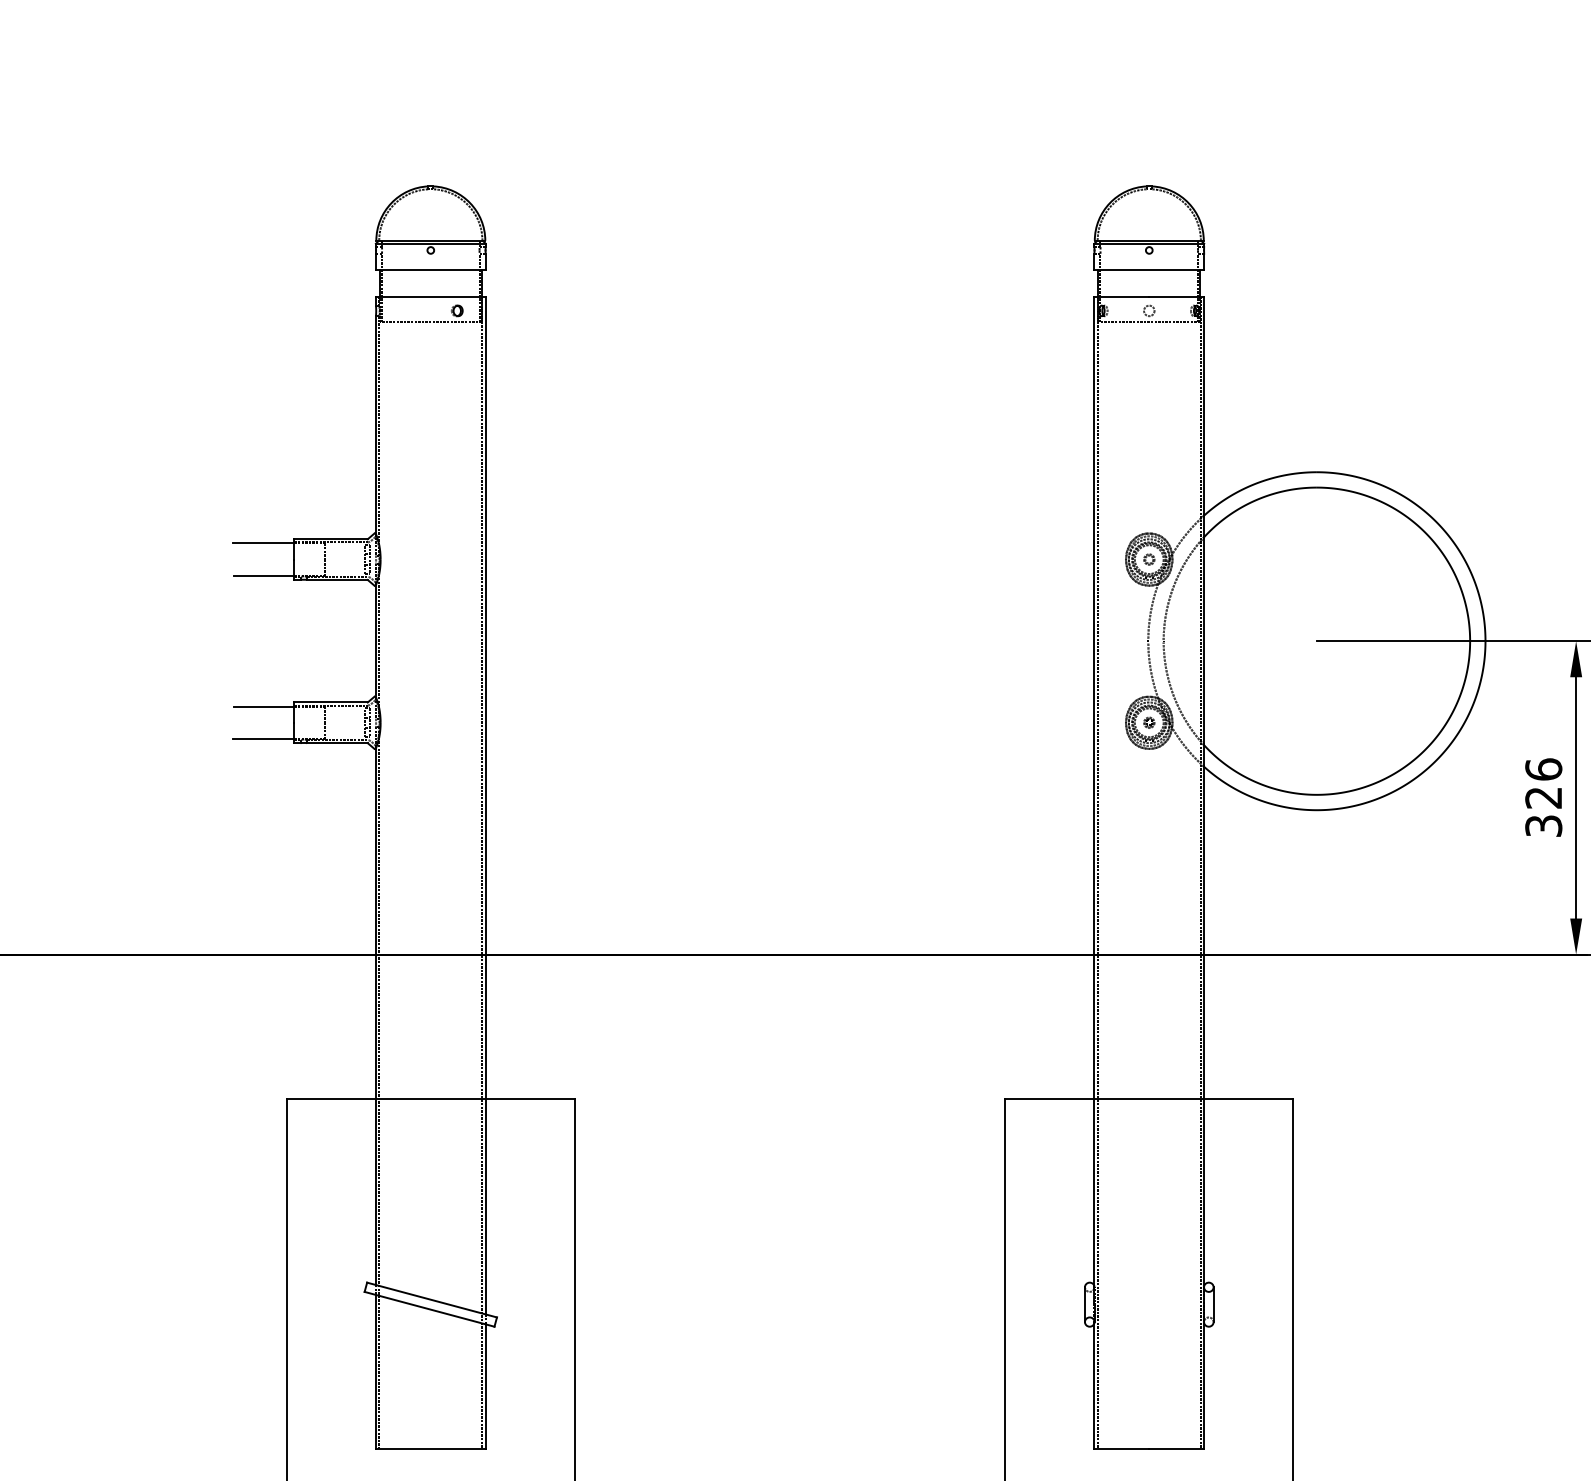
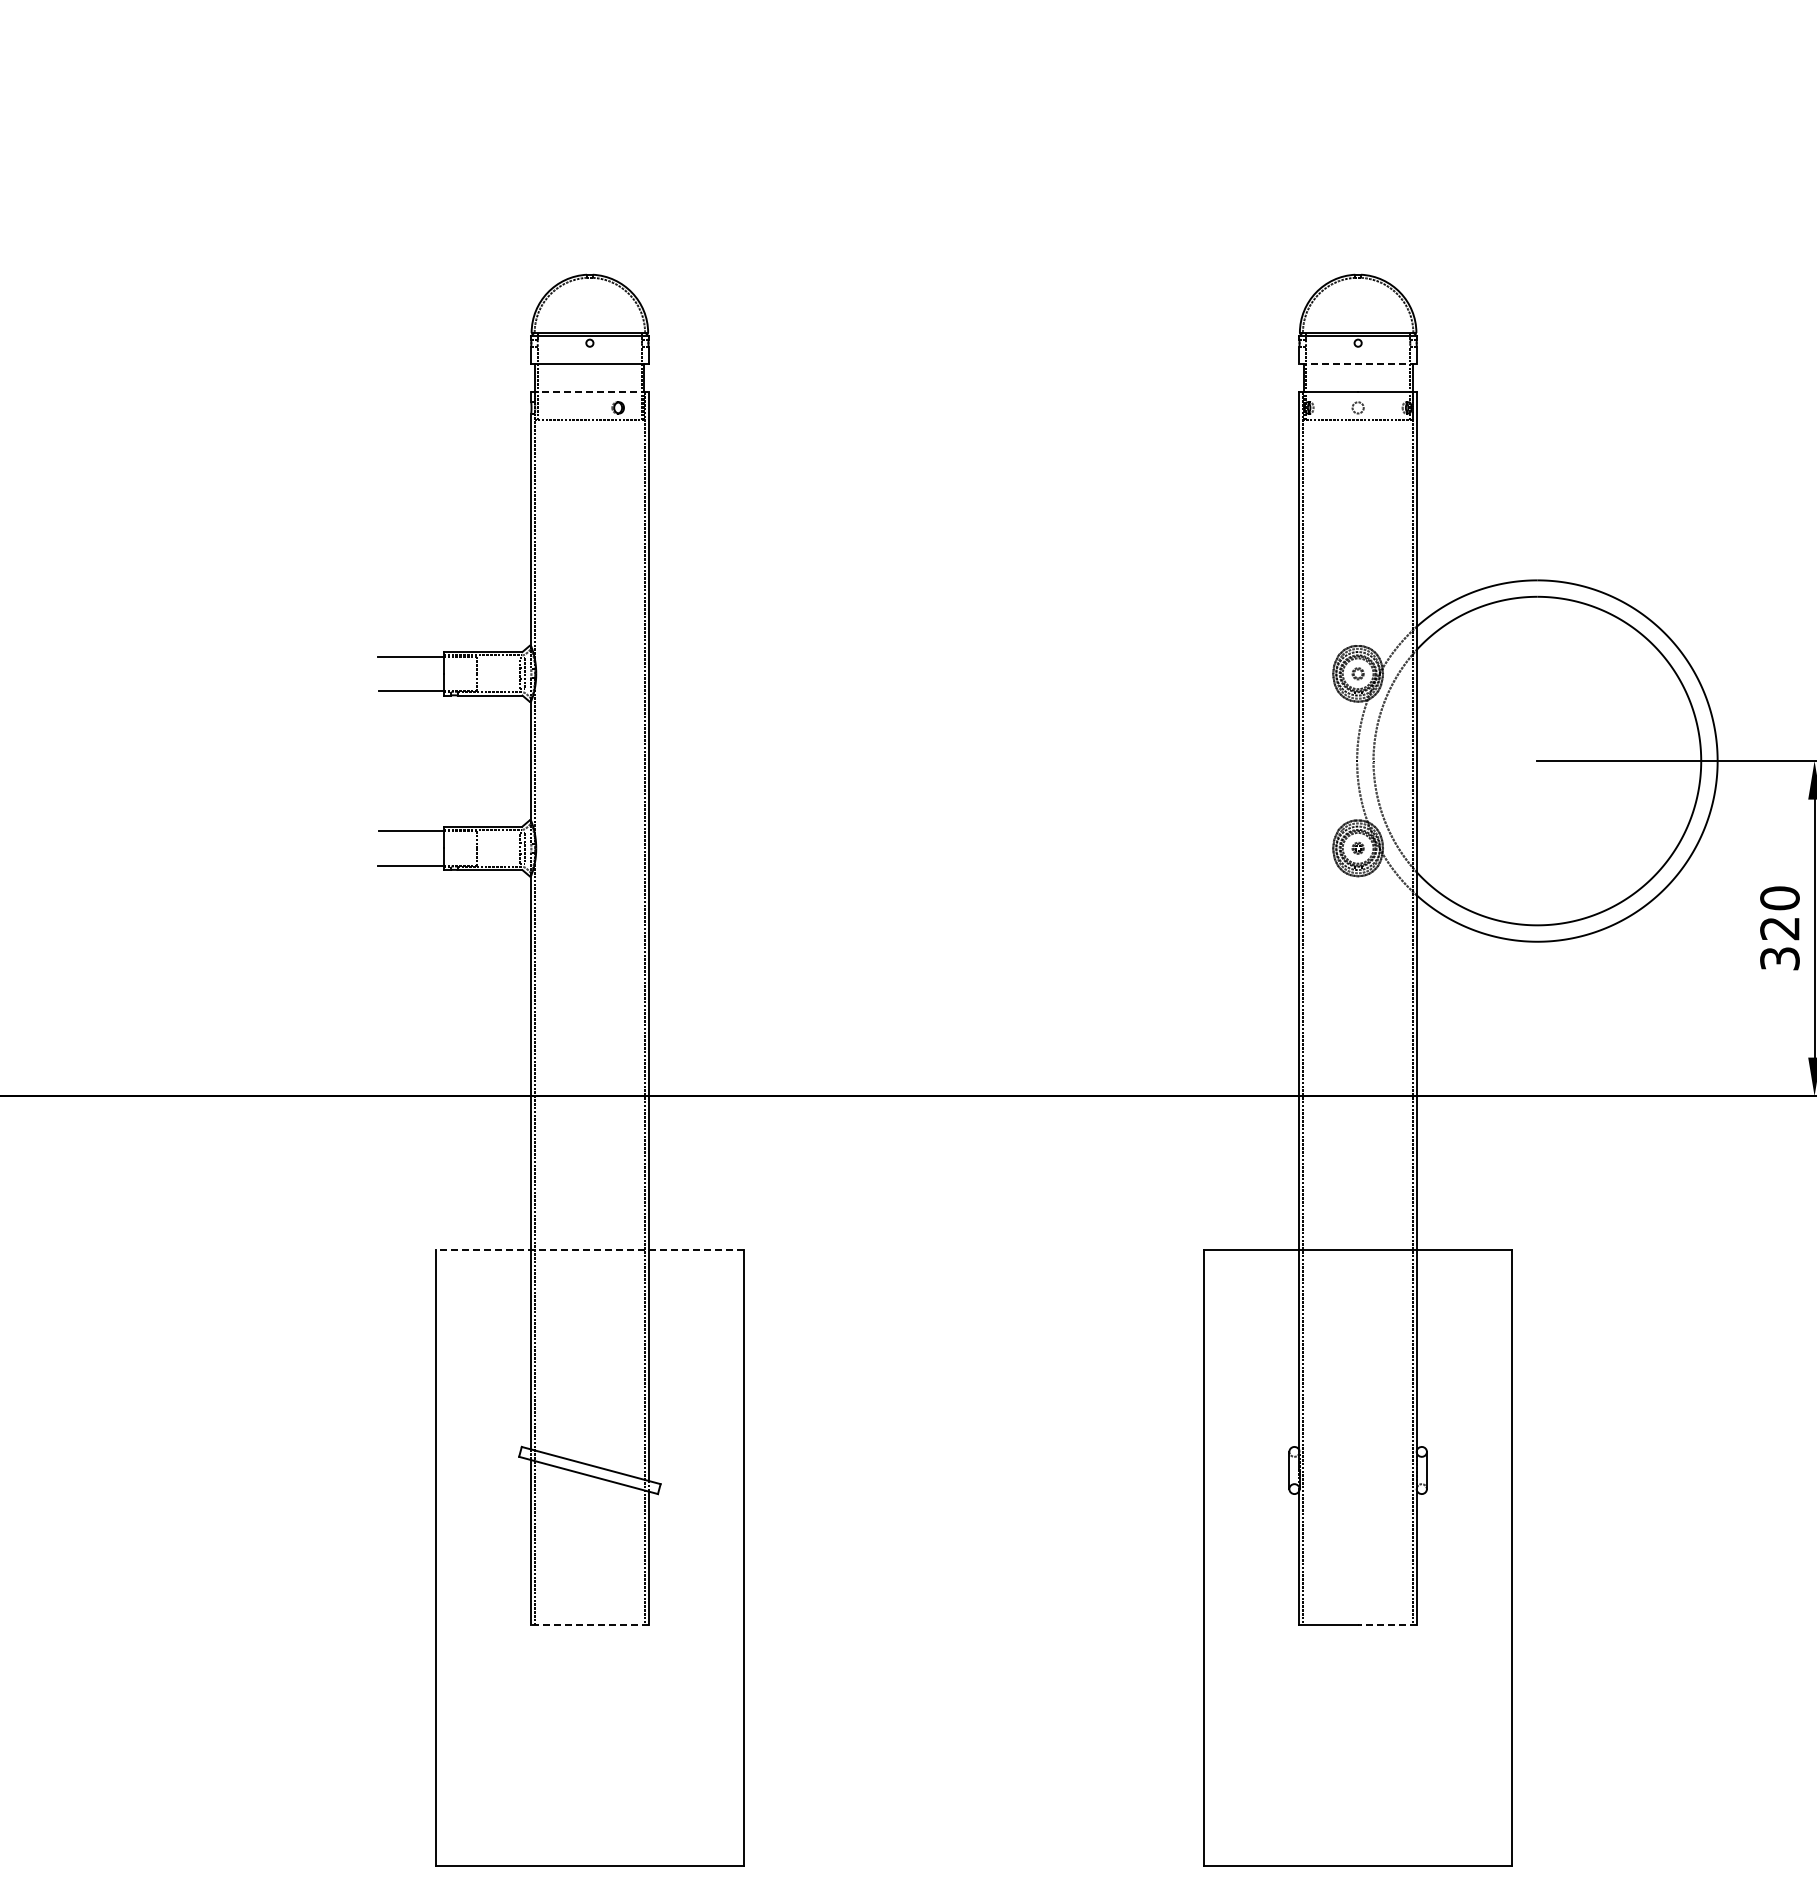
line: (1149, 269) -> (1358, 363), solid -> dashed
line: (430, 296) -> (589, 392), solid -> dashed
text: (1543, 769) -> (1779, 898), 326 -> 320
line: (430, 1098) -> (589, 1250), solid -> dashed
line: (430, 1448) -> (589, 1624), solid -> dashed
line: (1175, 1448) -> (1386, 1624), solid -> dashed

